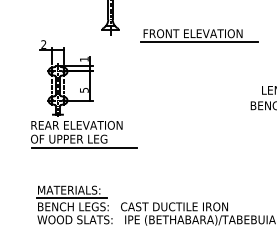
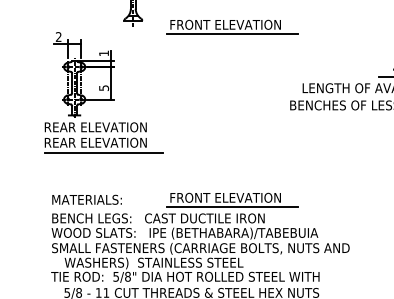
text: (76, 138) -> (95, 142), OF UPPER LEG -> REAR ELEVATION
part: (199, 189) -> (232, 199), added
line: (72, 197) -> (90, 208), removed

